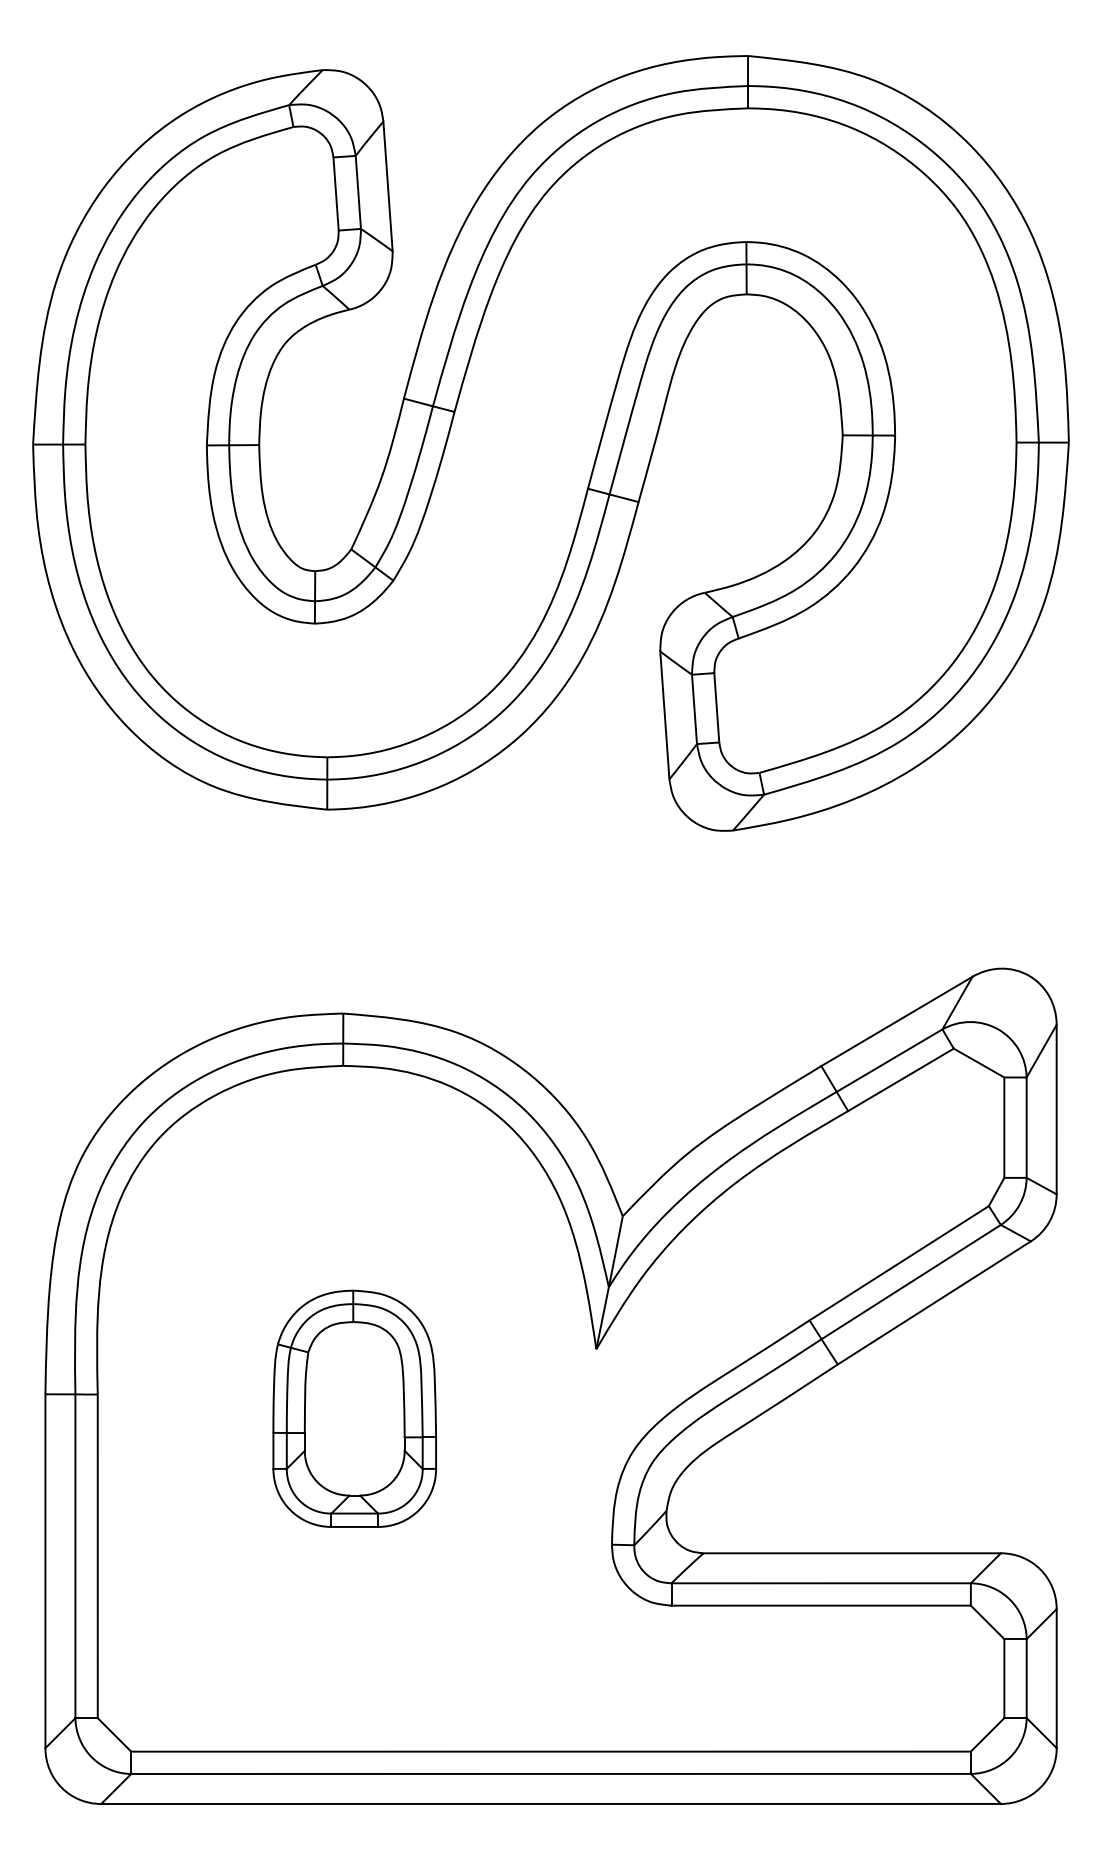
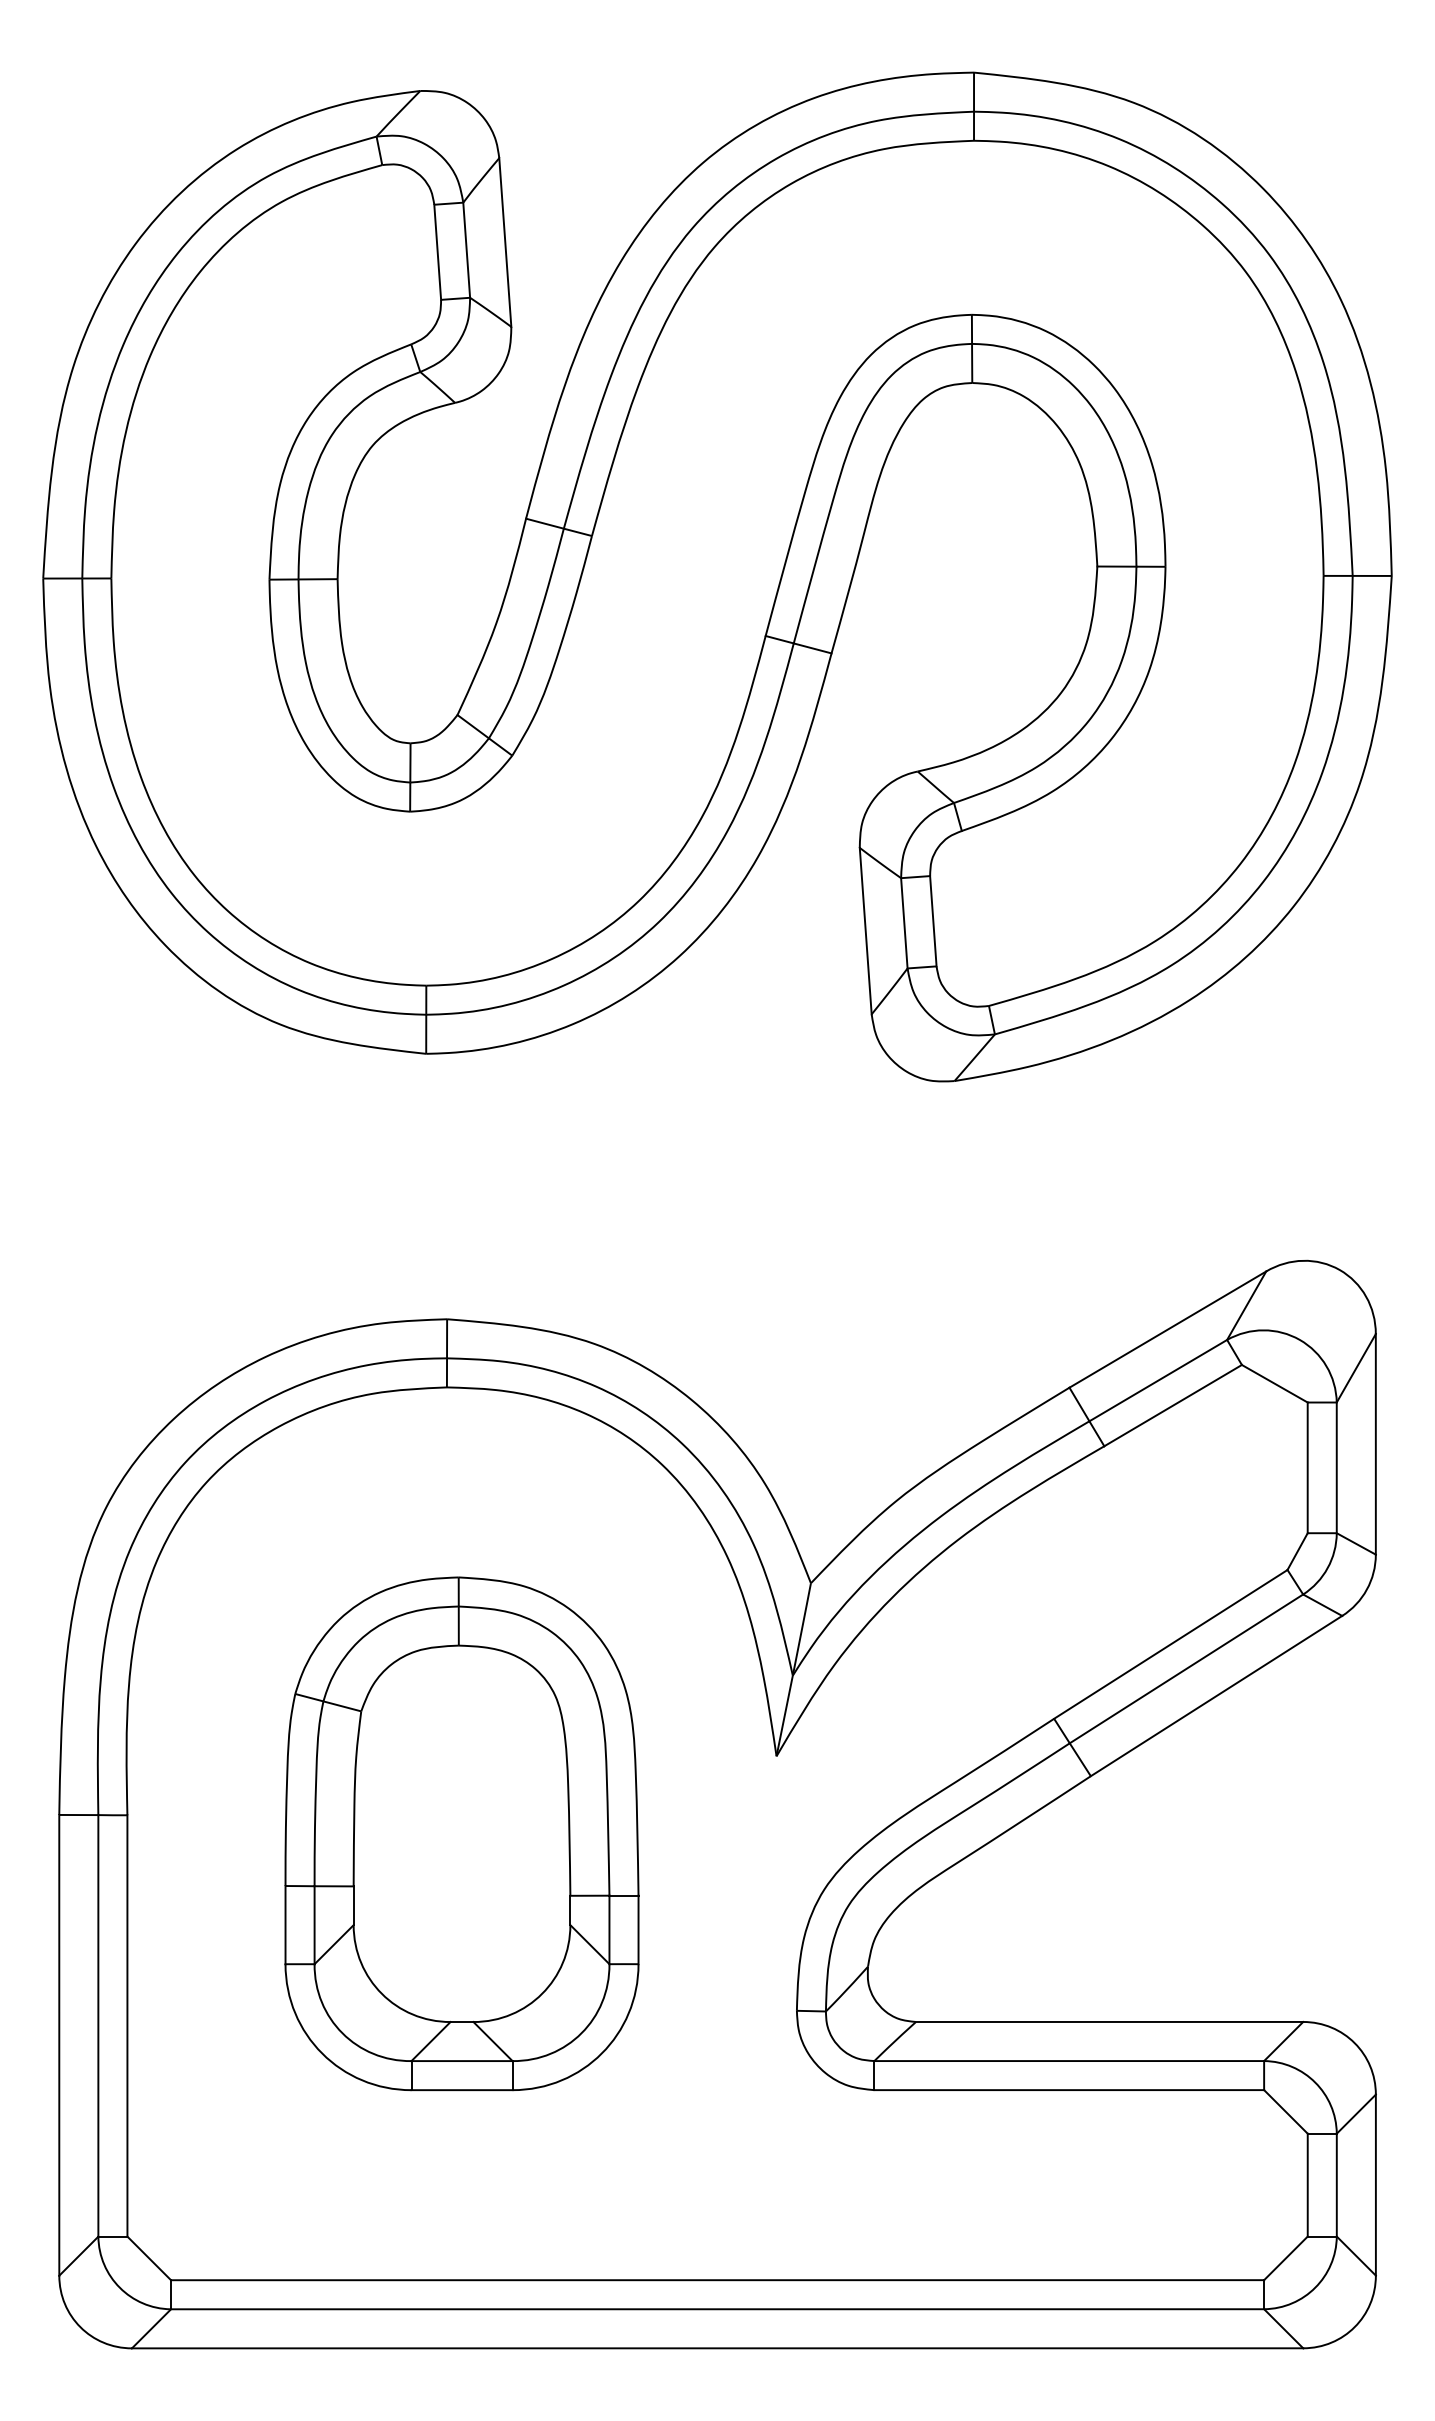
part: (354, 1408) -> (461, 1833), size x1.67

